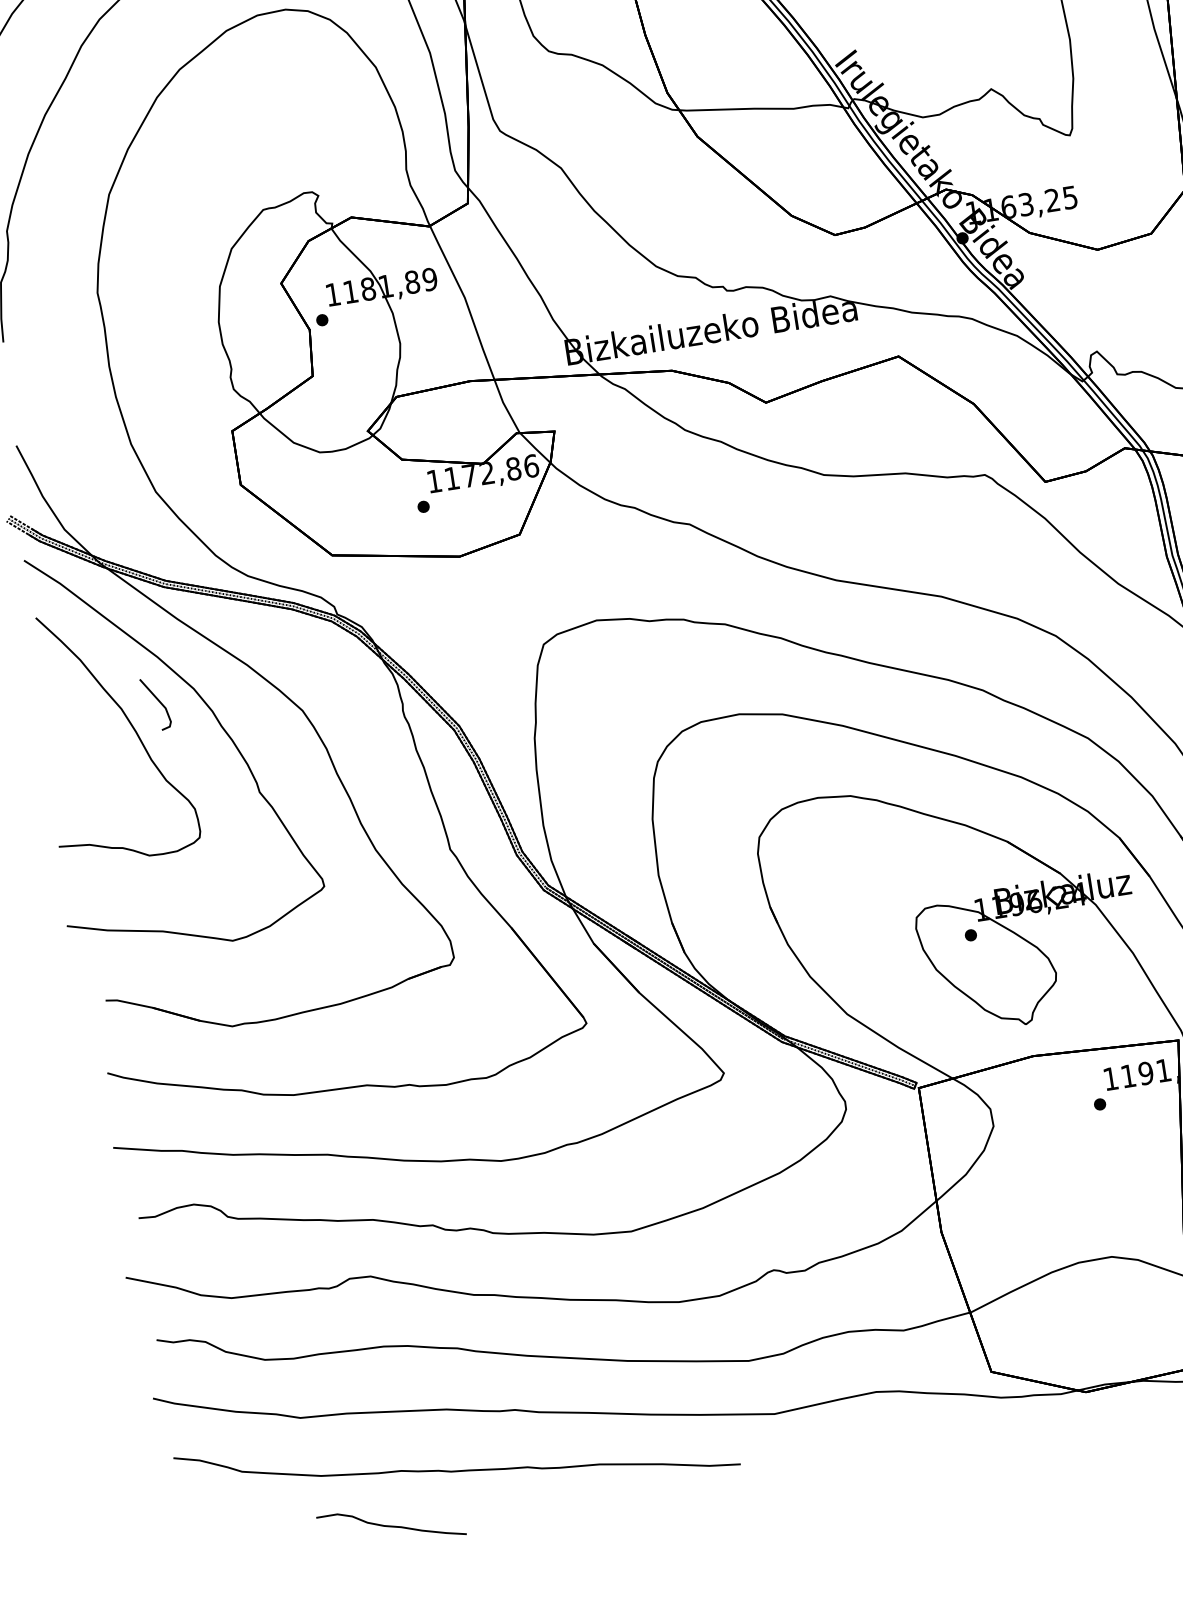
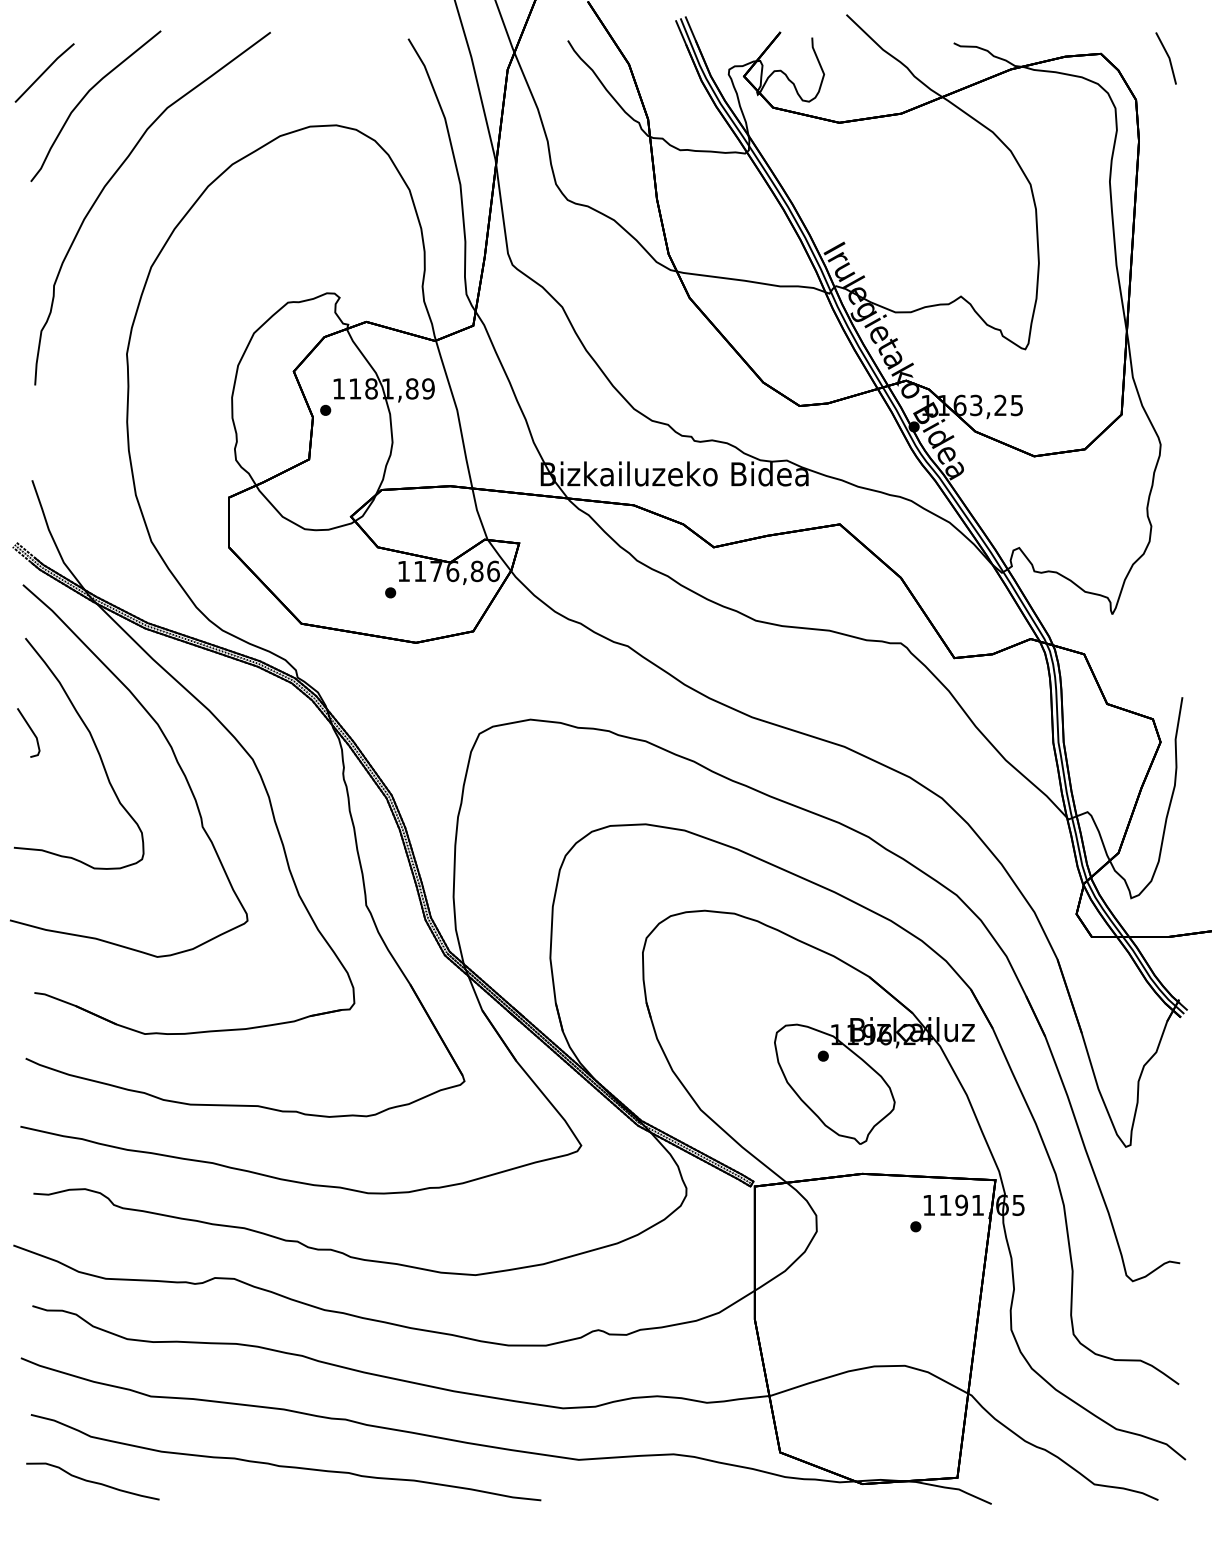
text: (487, 473) -> (452, 571), 1172,86 -> 1176,86
line: (157, 701) -> (30, 730), moved
curve: (391, 1525) -> (92, 1481), moved

